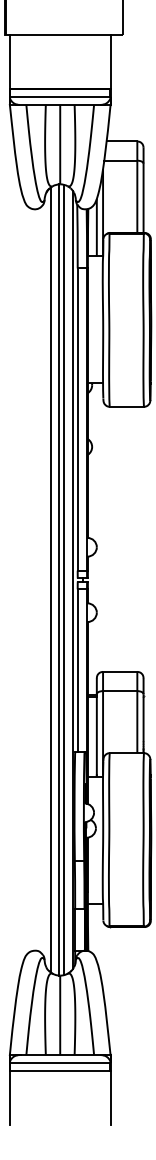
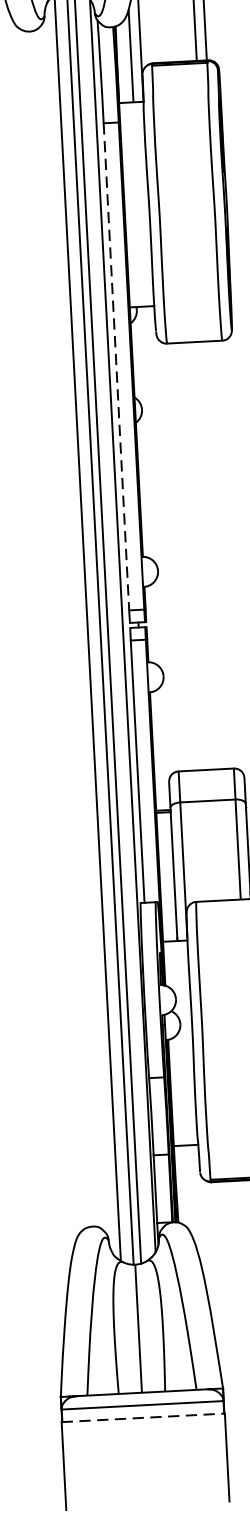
line: (77, 420) -> (116, 368), solid -> dashed
line: (60, 1070) -> (143, 1417), solid -> dashed

